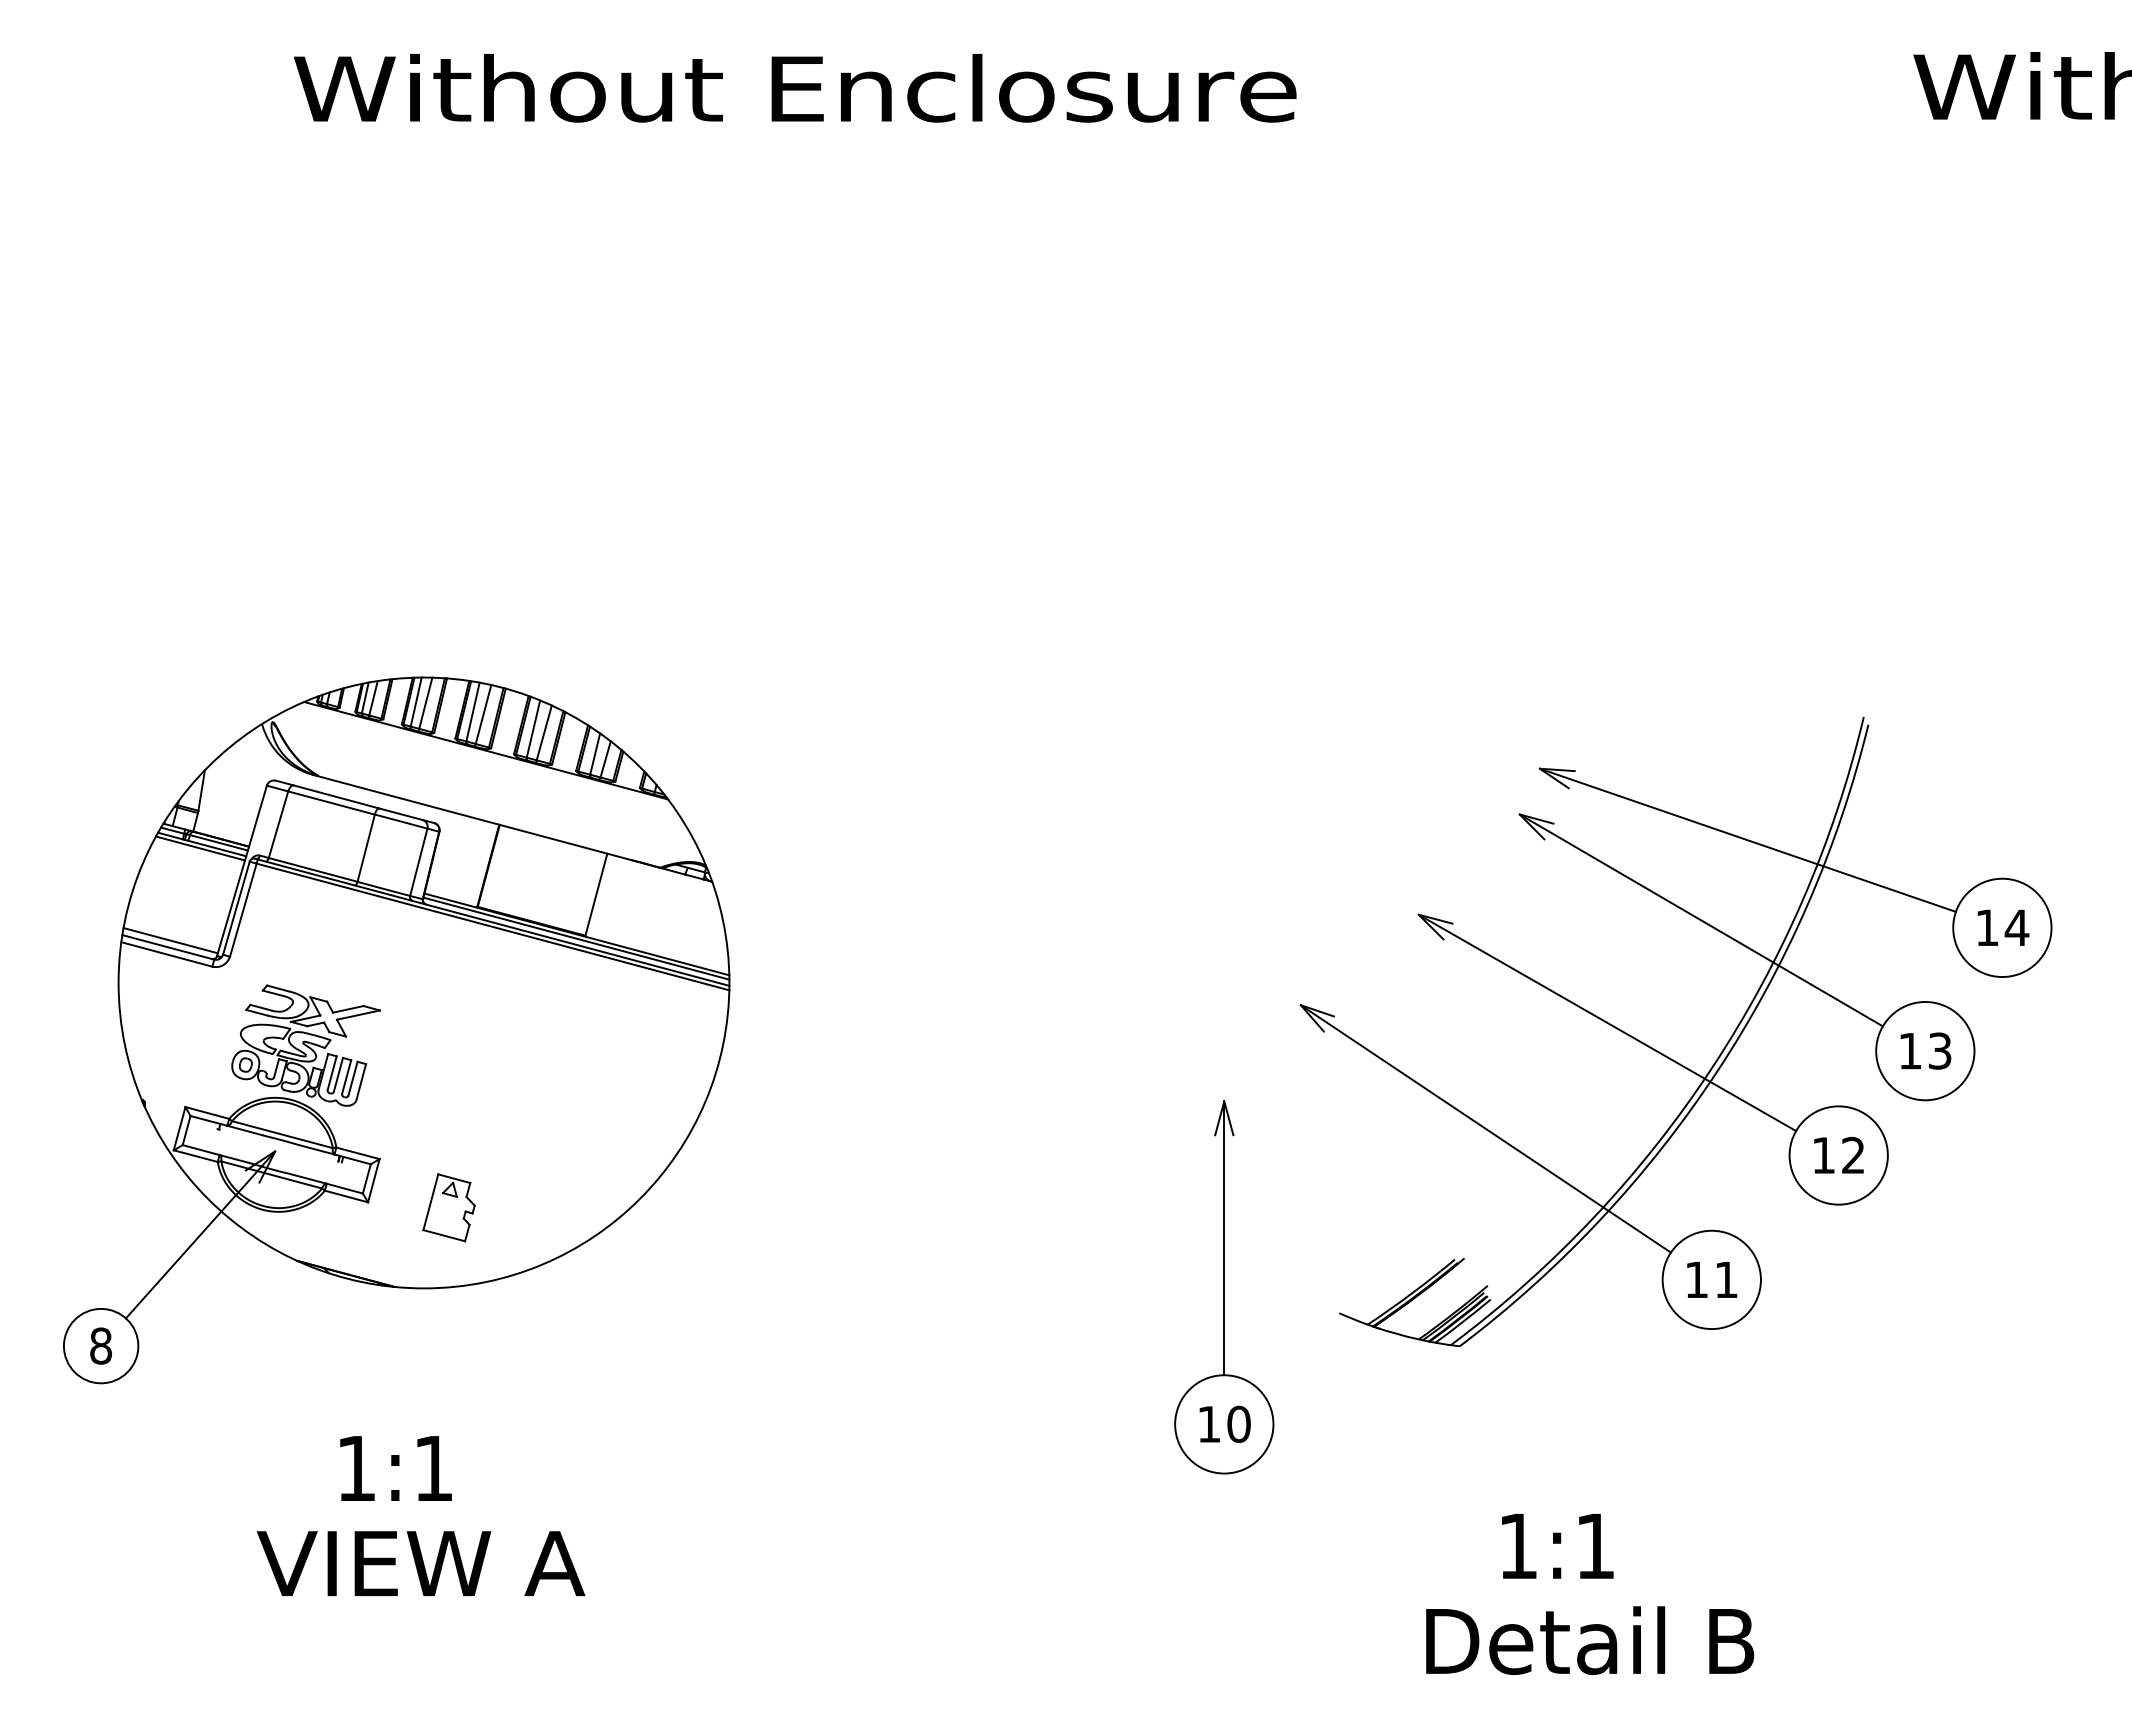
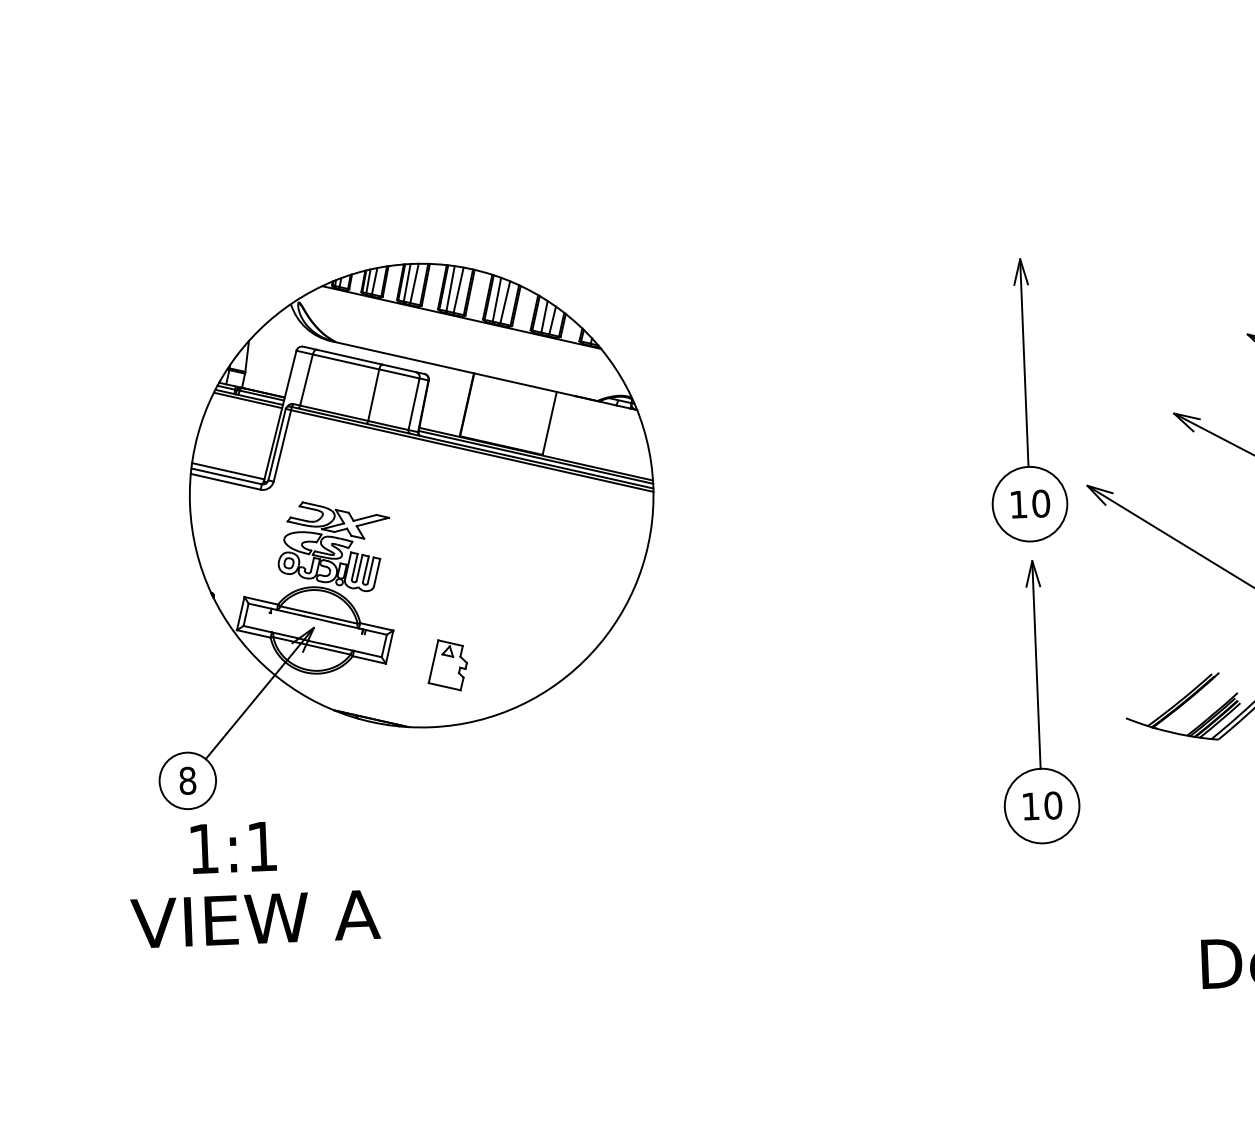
part: (1224, 889) -> (1025, 400), added
text: (420, 1515) -> (253, 882), moved

